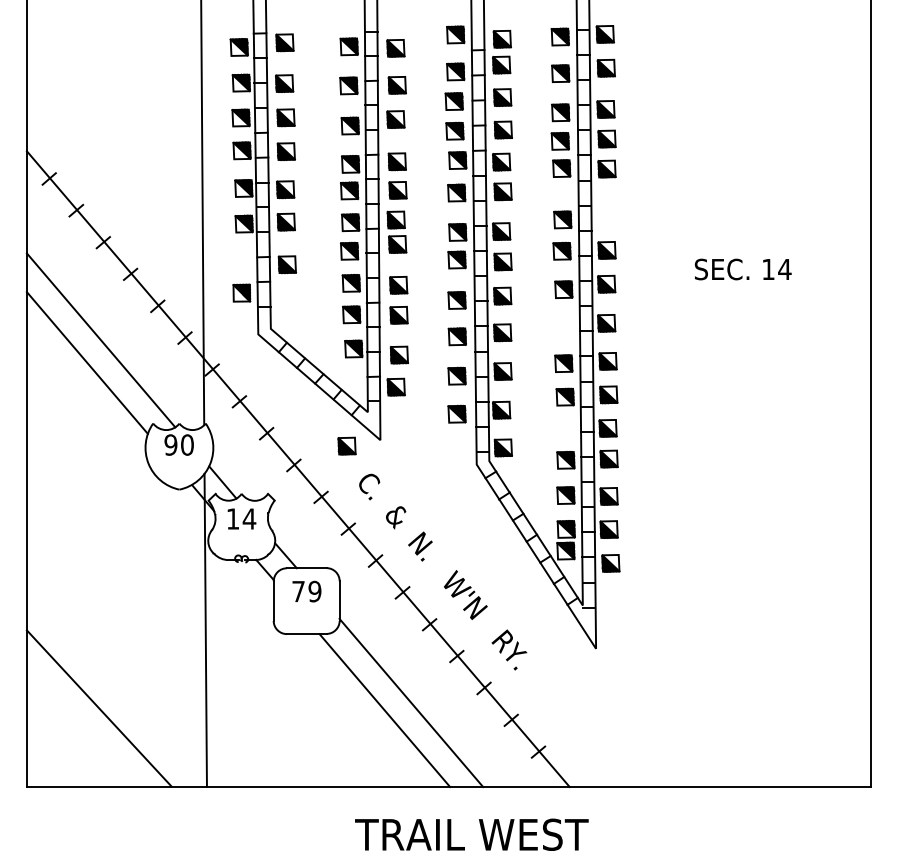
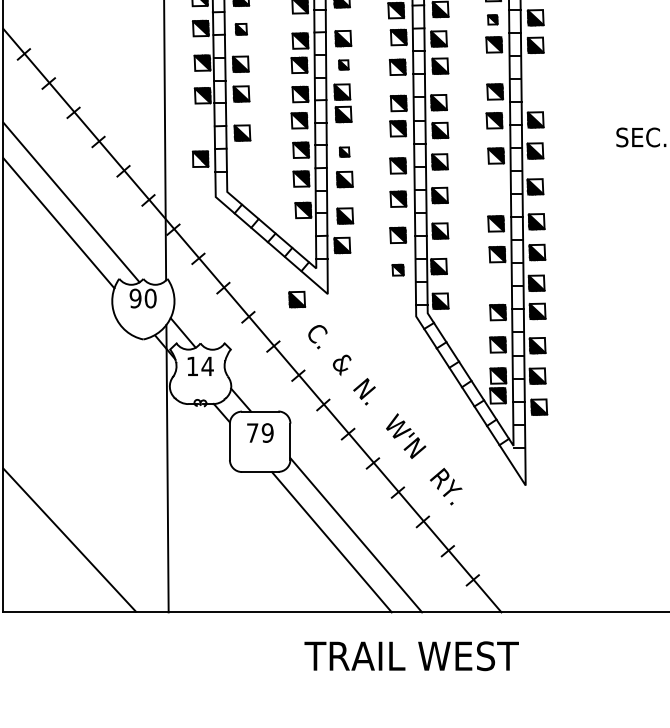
part: (559, 141) -> (492, 20), size x0.6
part: (285, 151) -> (240, 29), size x0.7
part: (397, 190) -> (343, 64), size x0.6
part: (398, 285) -> (344, 152), size x0.6
part: (456, 413) -> (397, 269), size x0.7

